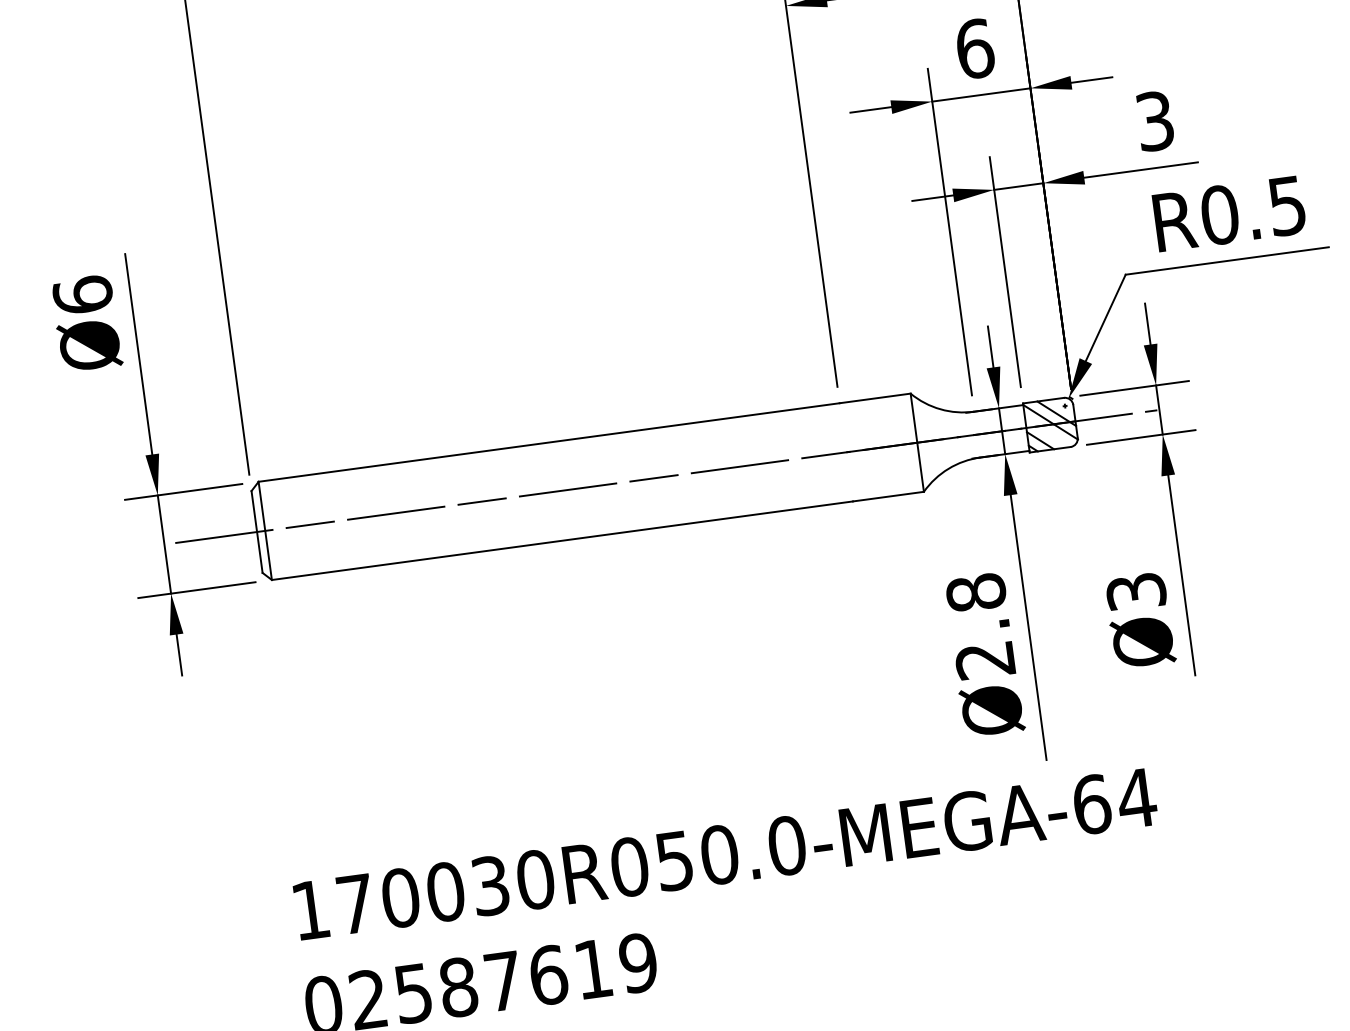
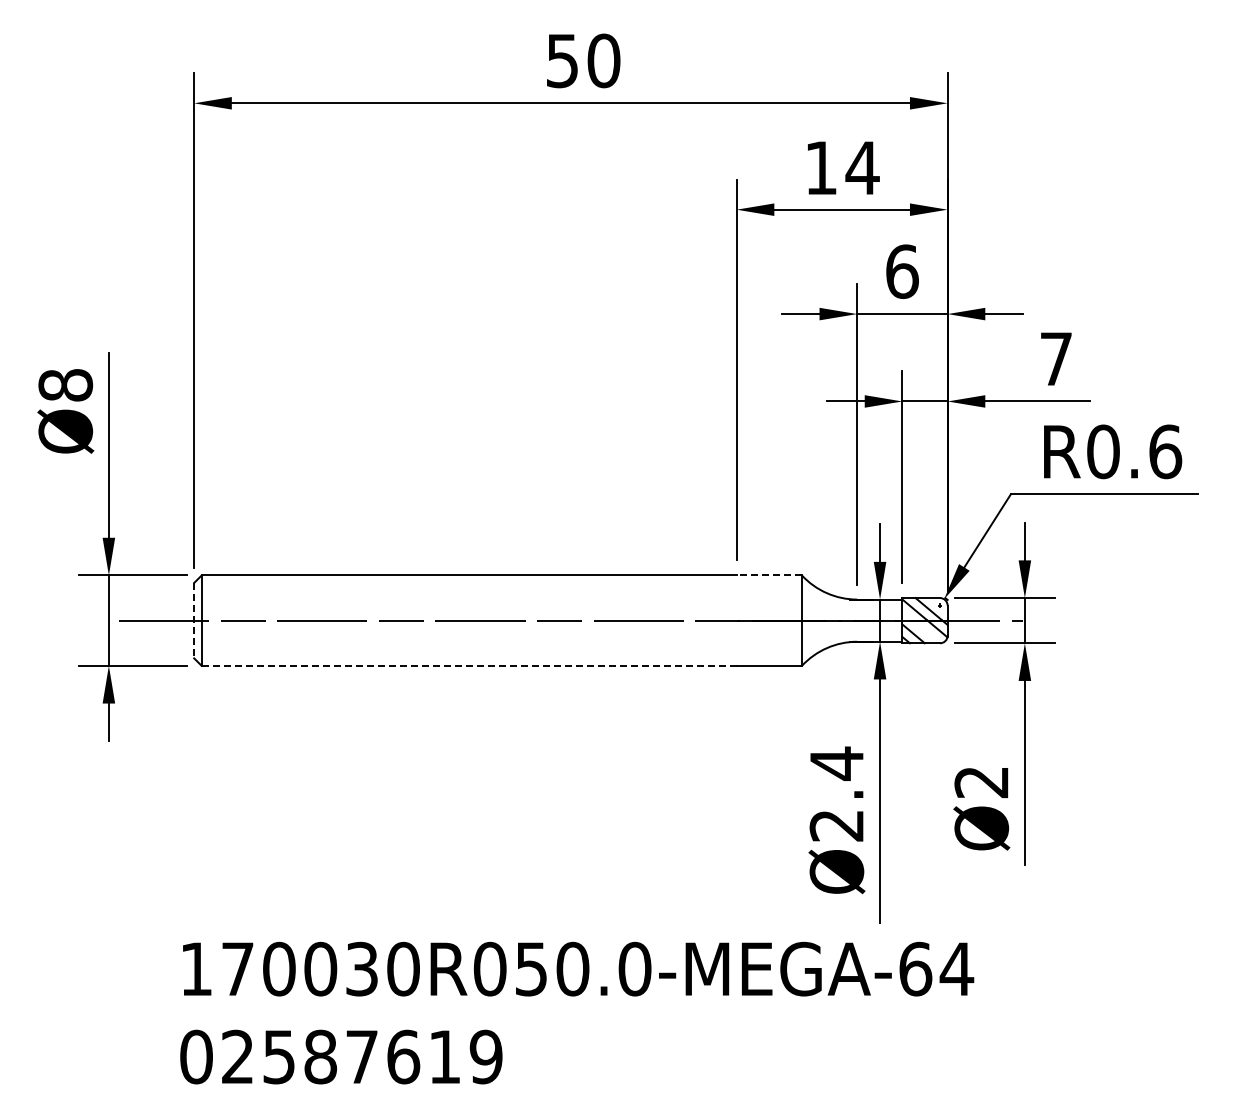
text: (1154, 120) -> (1055, 358), 3 -> 7
text: (1287, 205) -> (1165, 451), R0.5 -> R0.6
text: (82, 294) -> (65, 384), Ø6 -> Ø8
line: (875, 398) -> (769, 575), solid -> dashed
line: (257, 531) -> (194, 620), solid -> dashed
line: (562, 540) -> (469, 665), solid -> dashed
text: (975, 592) -> (836, 763), Ø2.8 -> Ø2.4
text: (1136, 592) -> (981, 782), Ø3 -> Ø2

